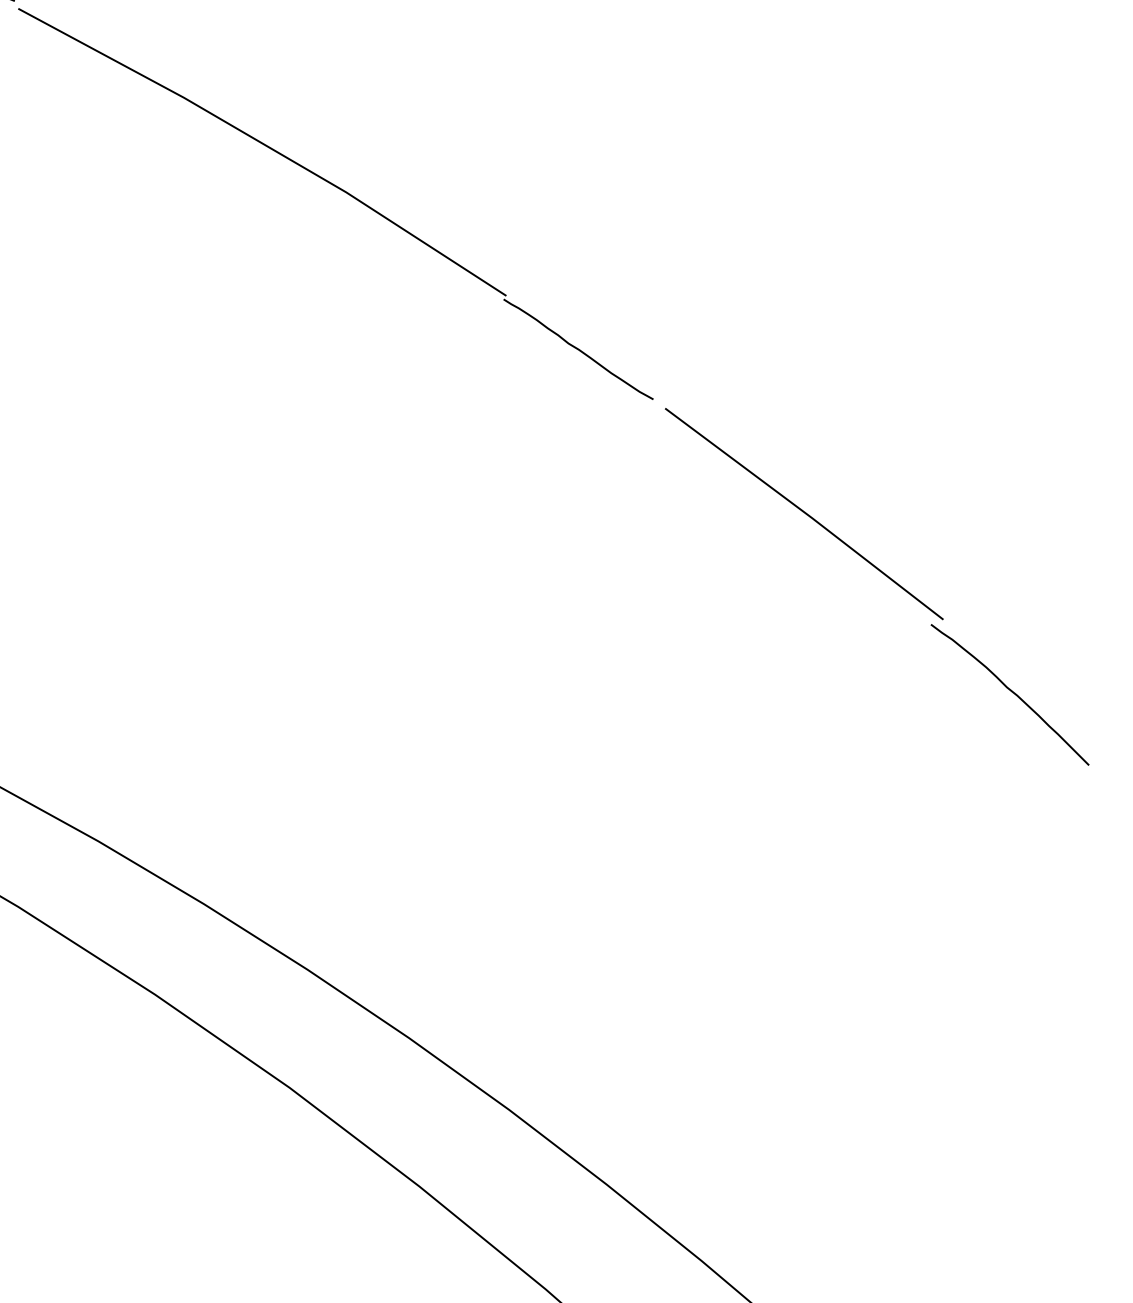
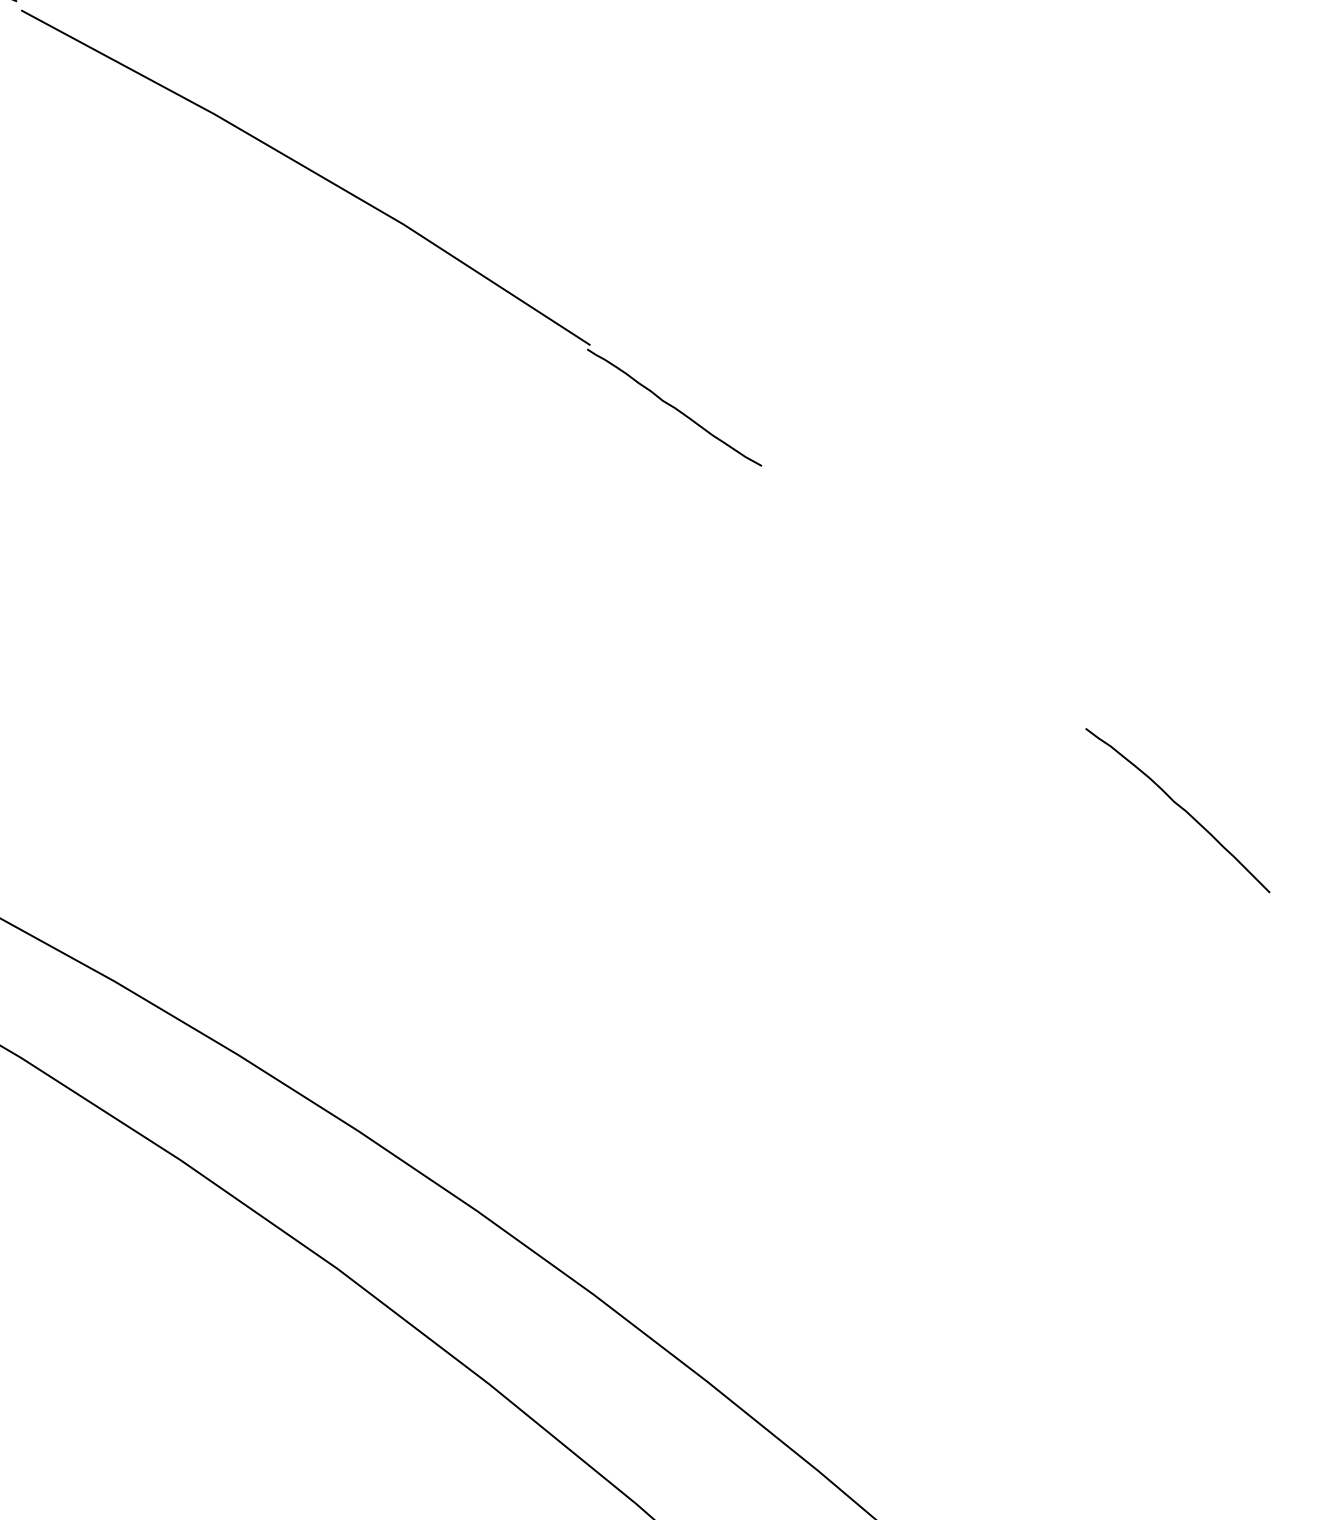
line: (803, 513) -> (937, 598), removed

